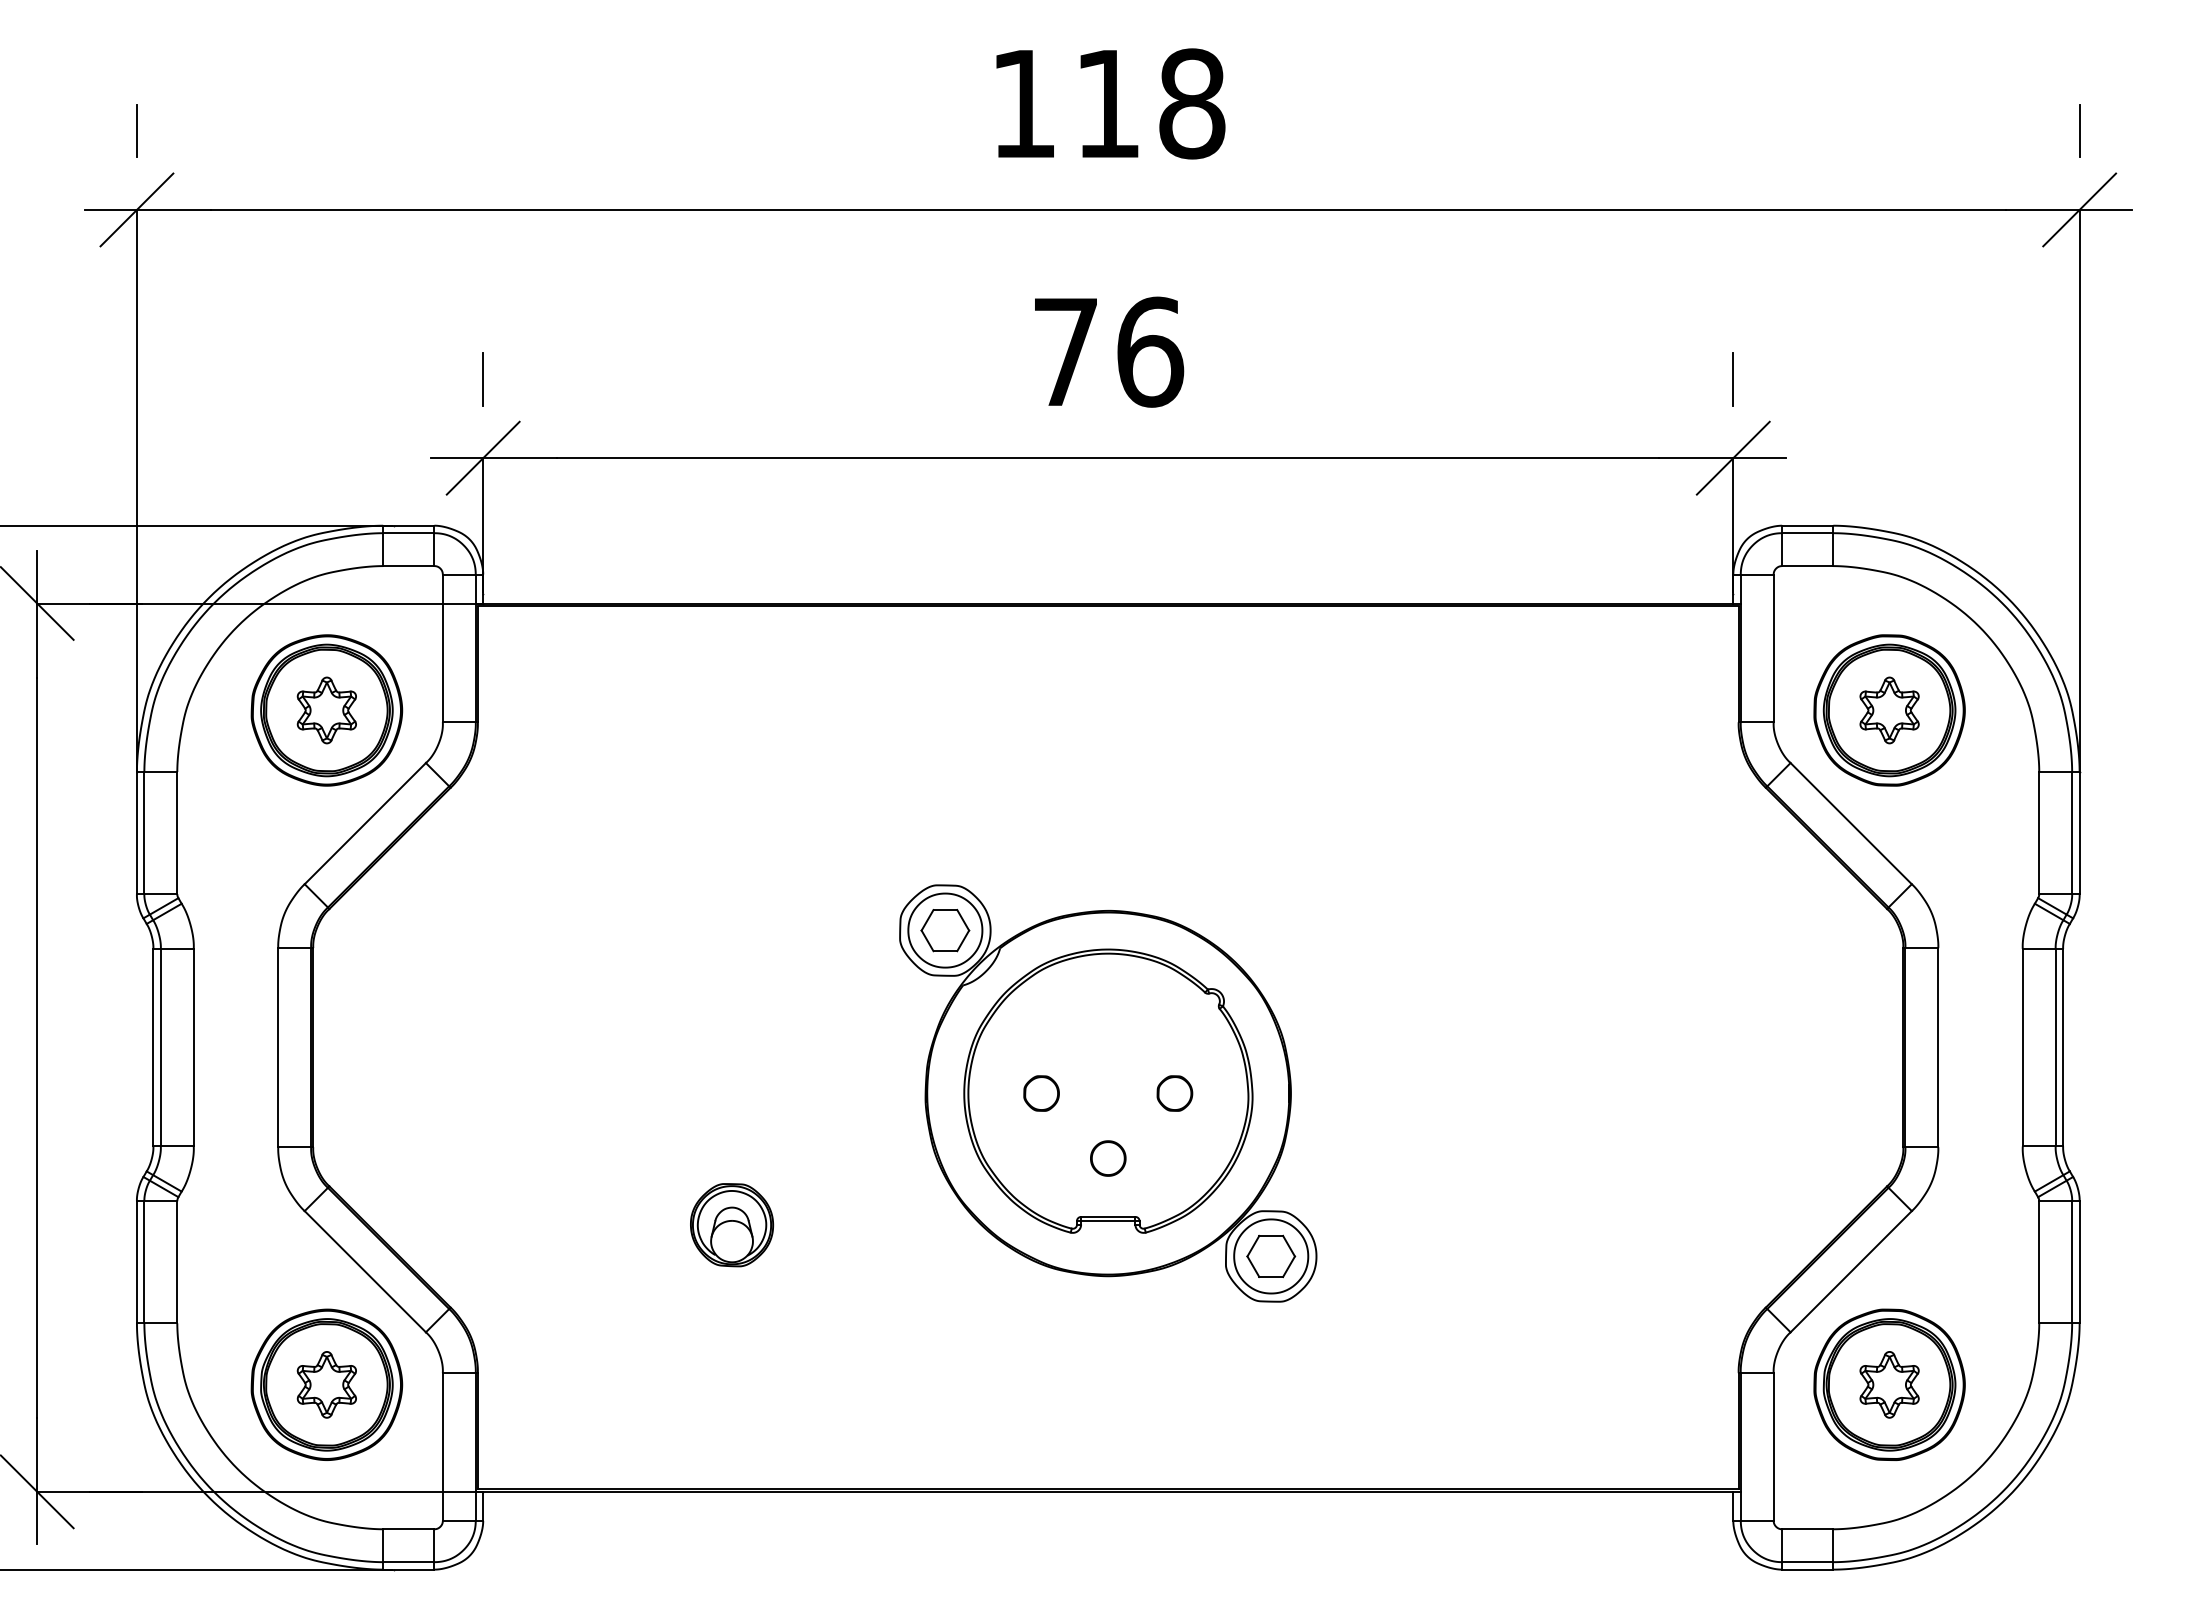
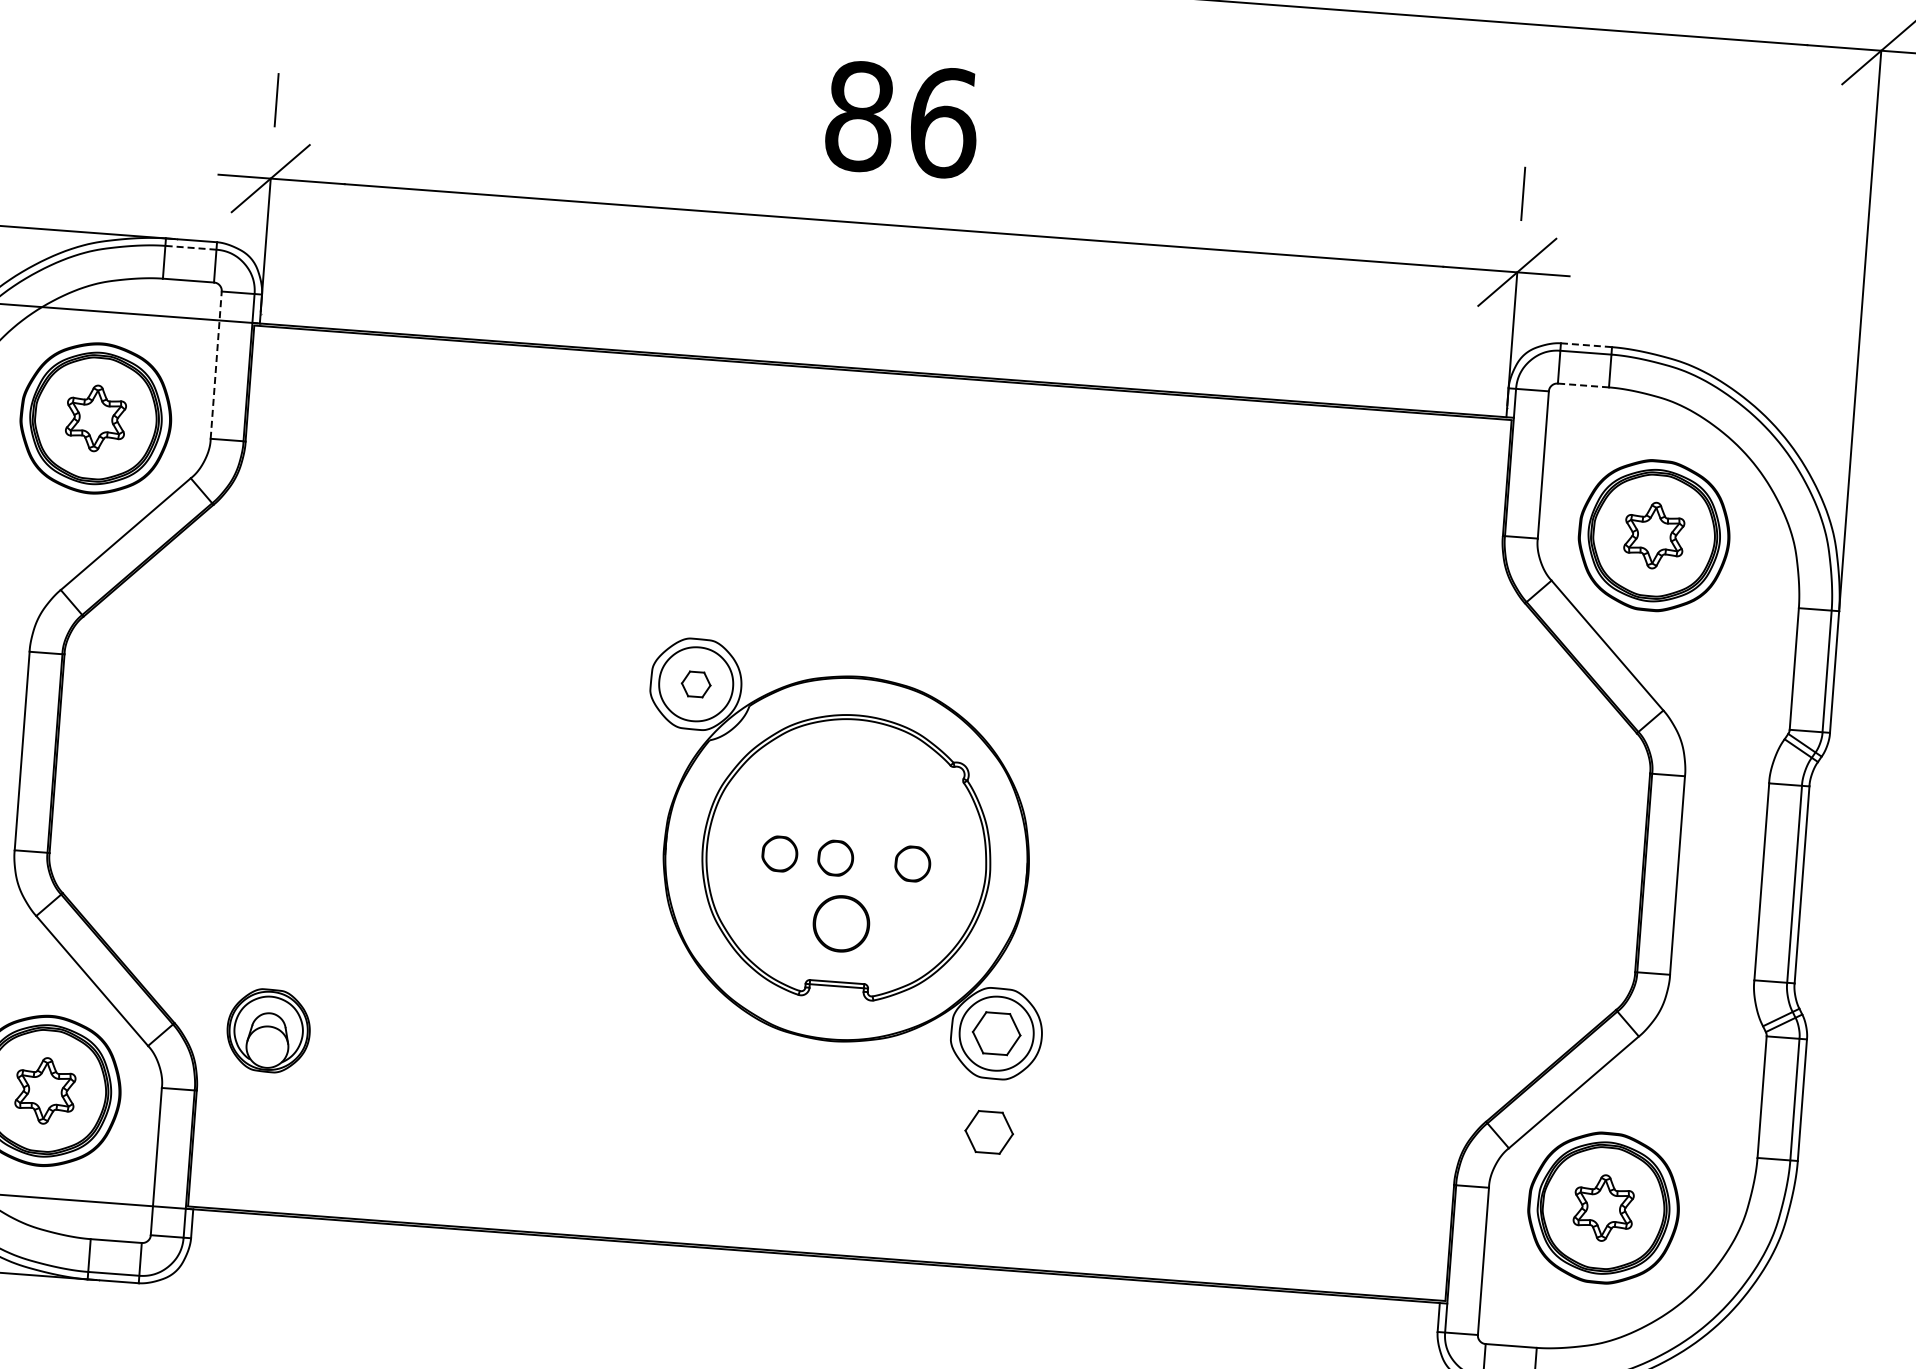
text: (1066, 351) -> (860, 115), 76 -> 86
line: (1807, 525) -> (1586, 345), solid -> dashed
line: (408, 533) -> (190, 248), solid -> dashed
line: (1807, 566) -> (1583, 385), solid -> dashed
line: (442, 648) -> (215, 365), solid -> dashed
part: (945, 930) -> (696, 684), size x0.6
part: (1097, 1093) -> (835, 858), added
part: (1108, 1158) -> (841, 923), size x1.6
part: (732, 1225) -> (269, 1031), moved
part: (1271, 1355) -> (989, 1132), added

